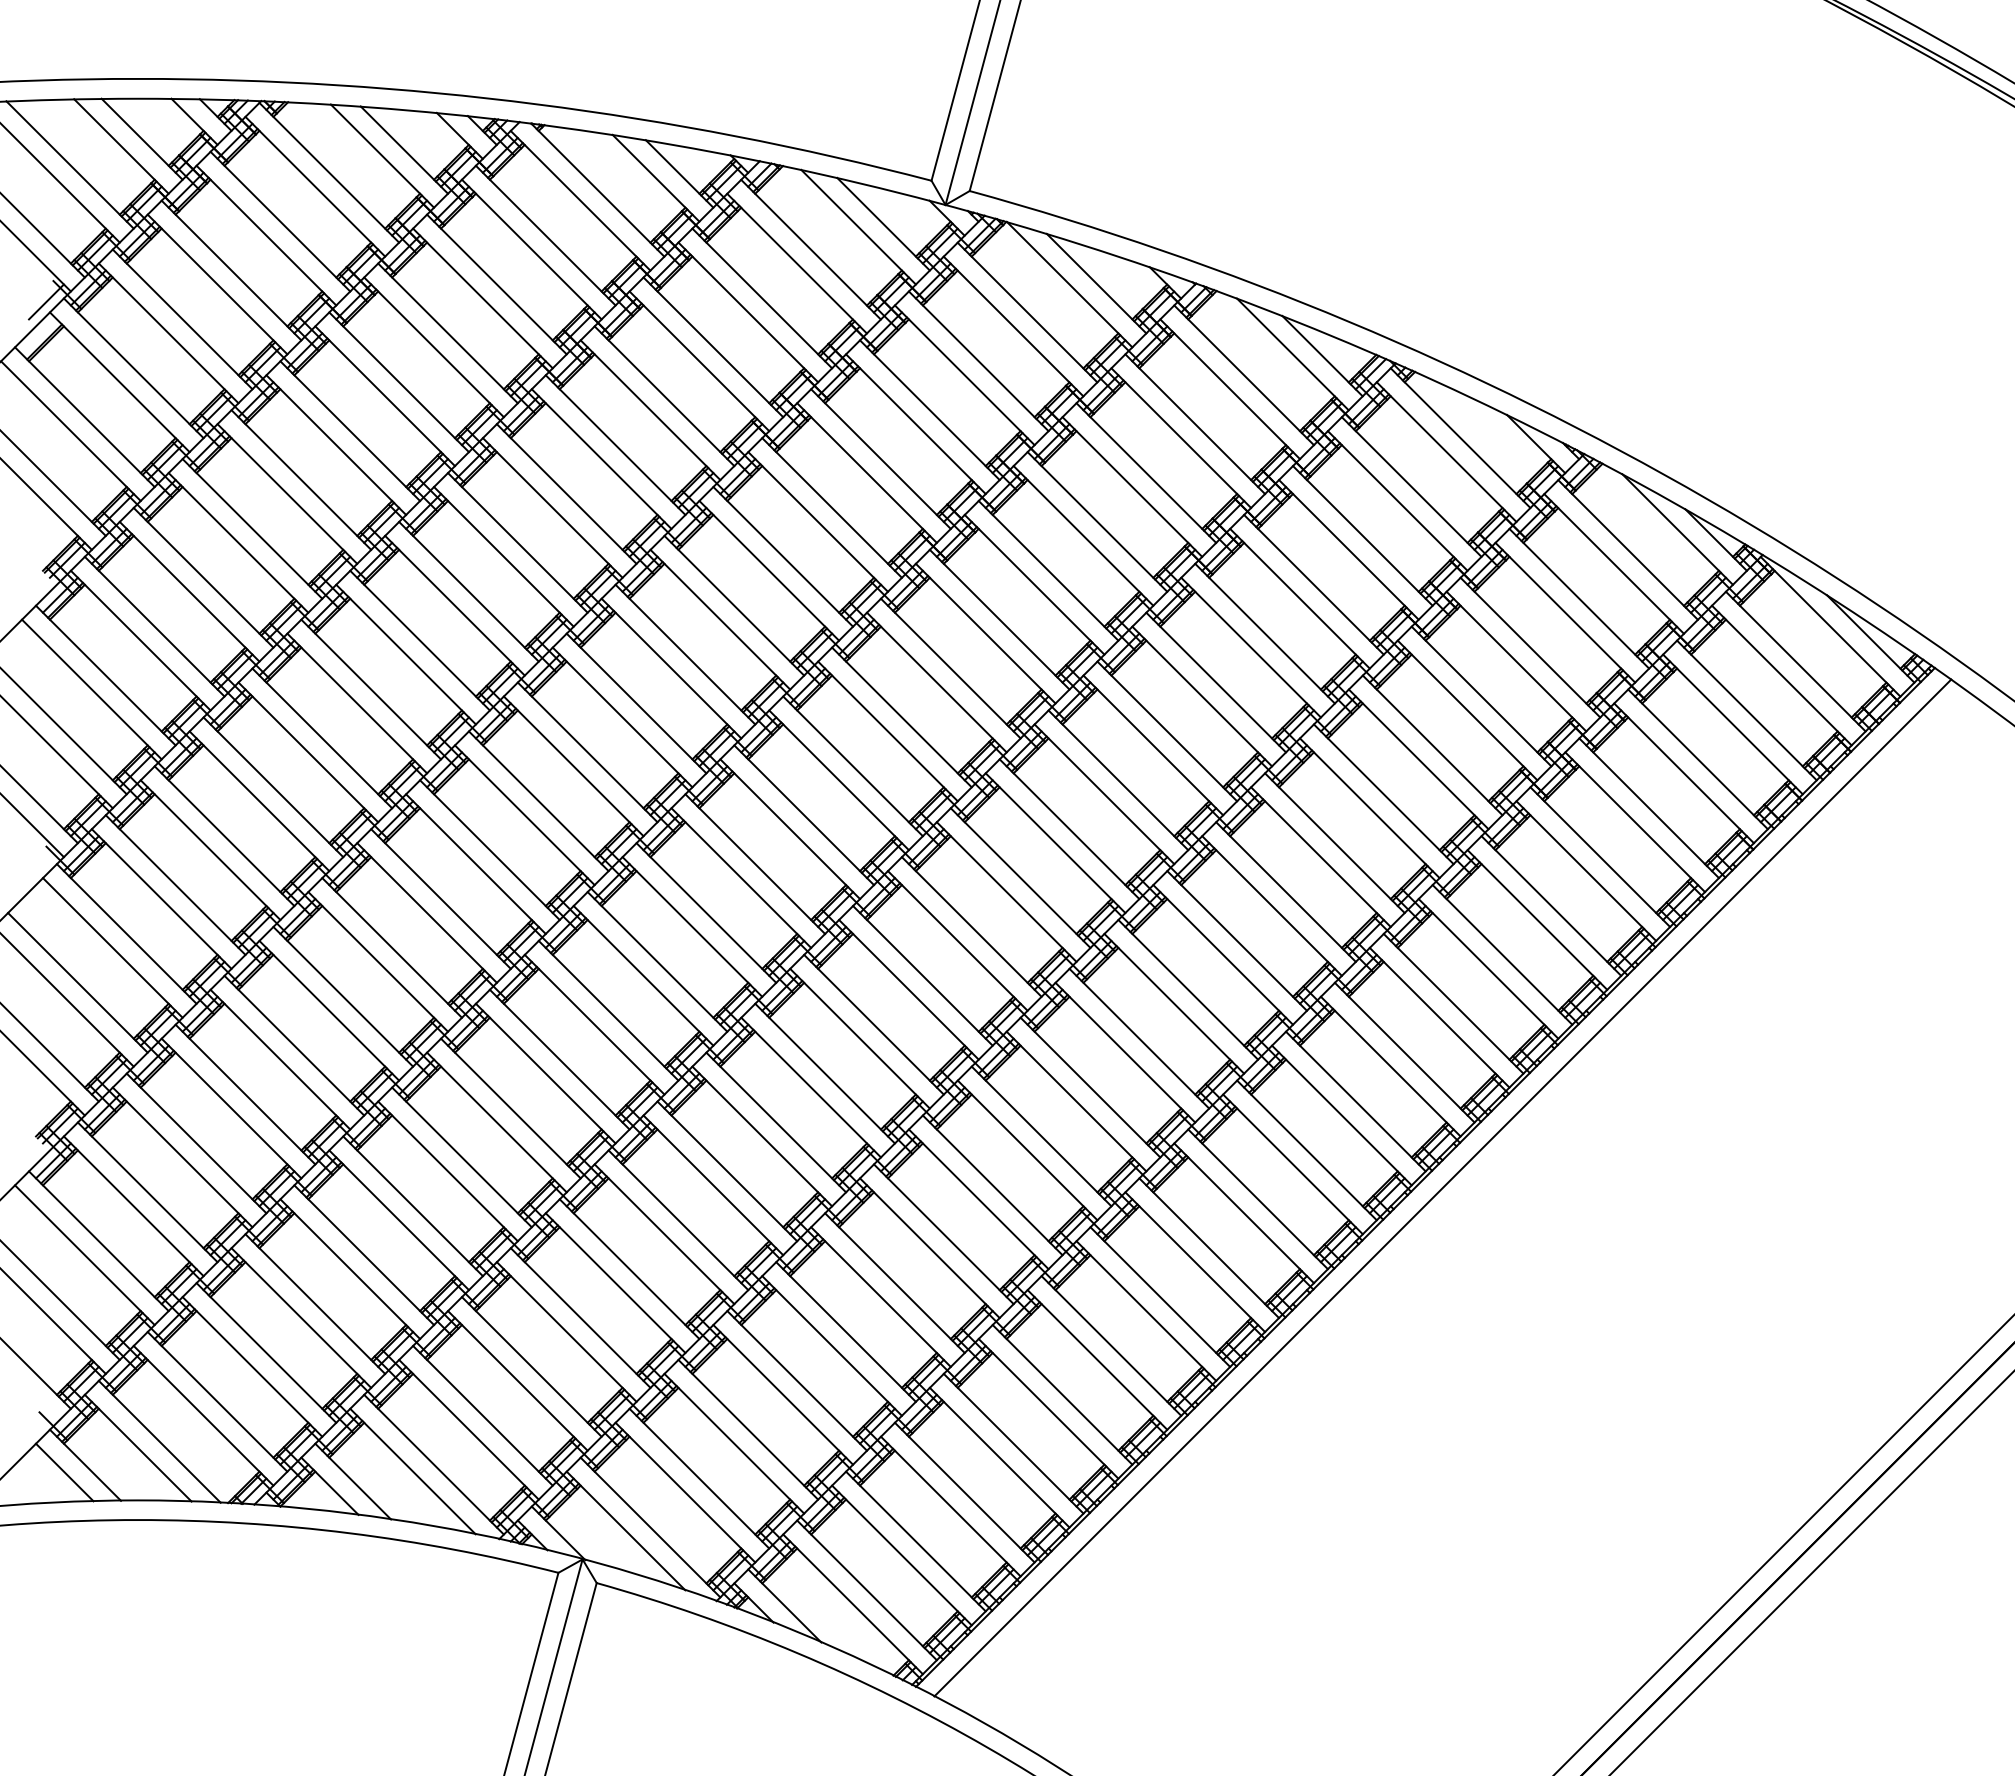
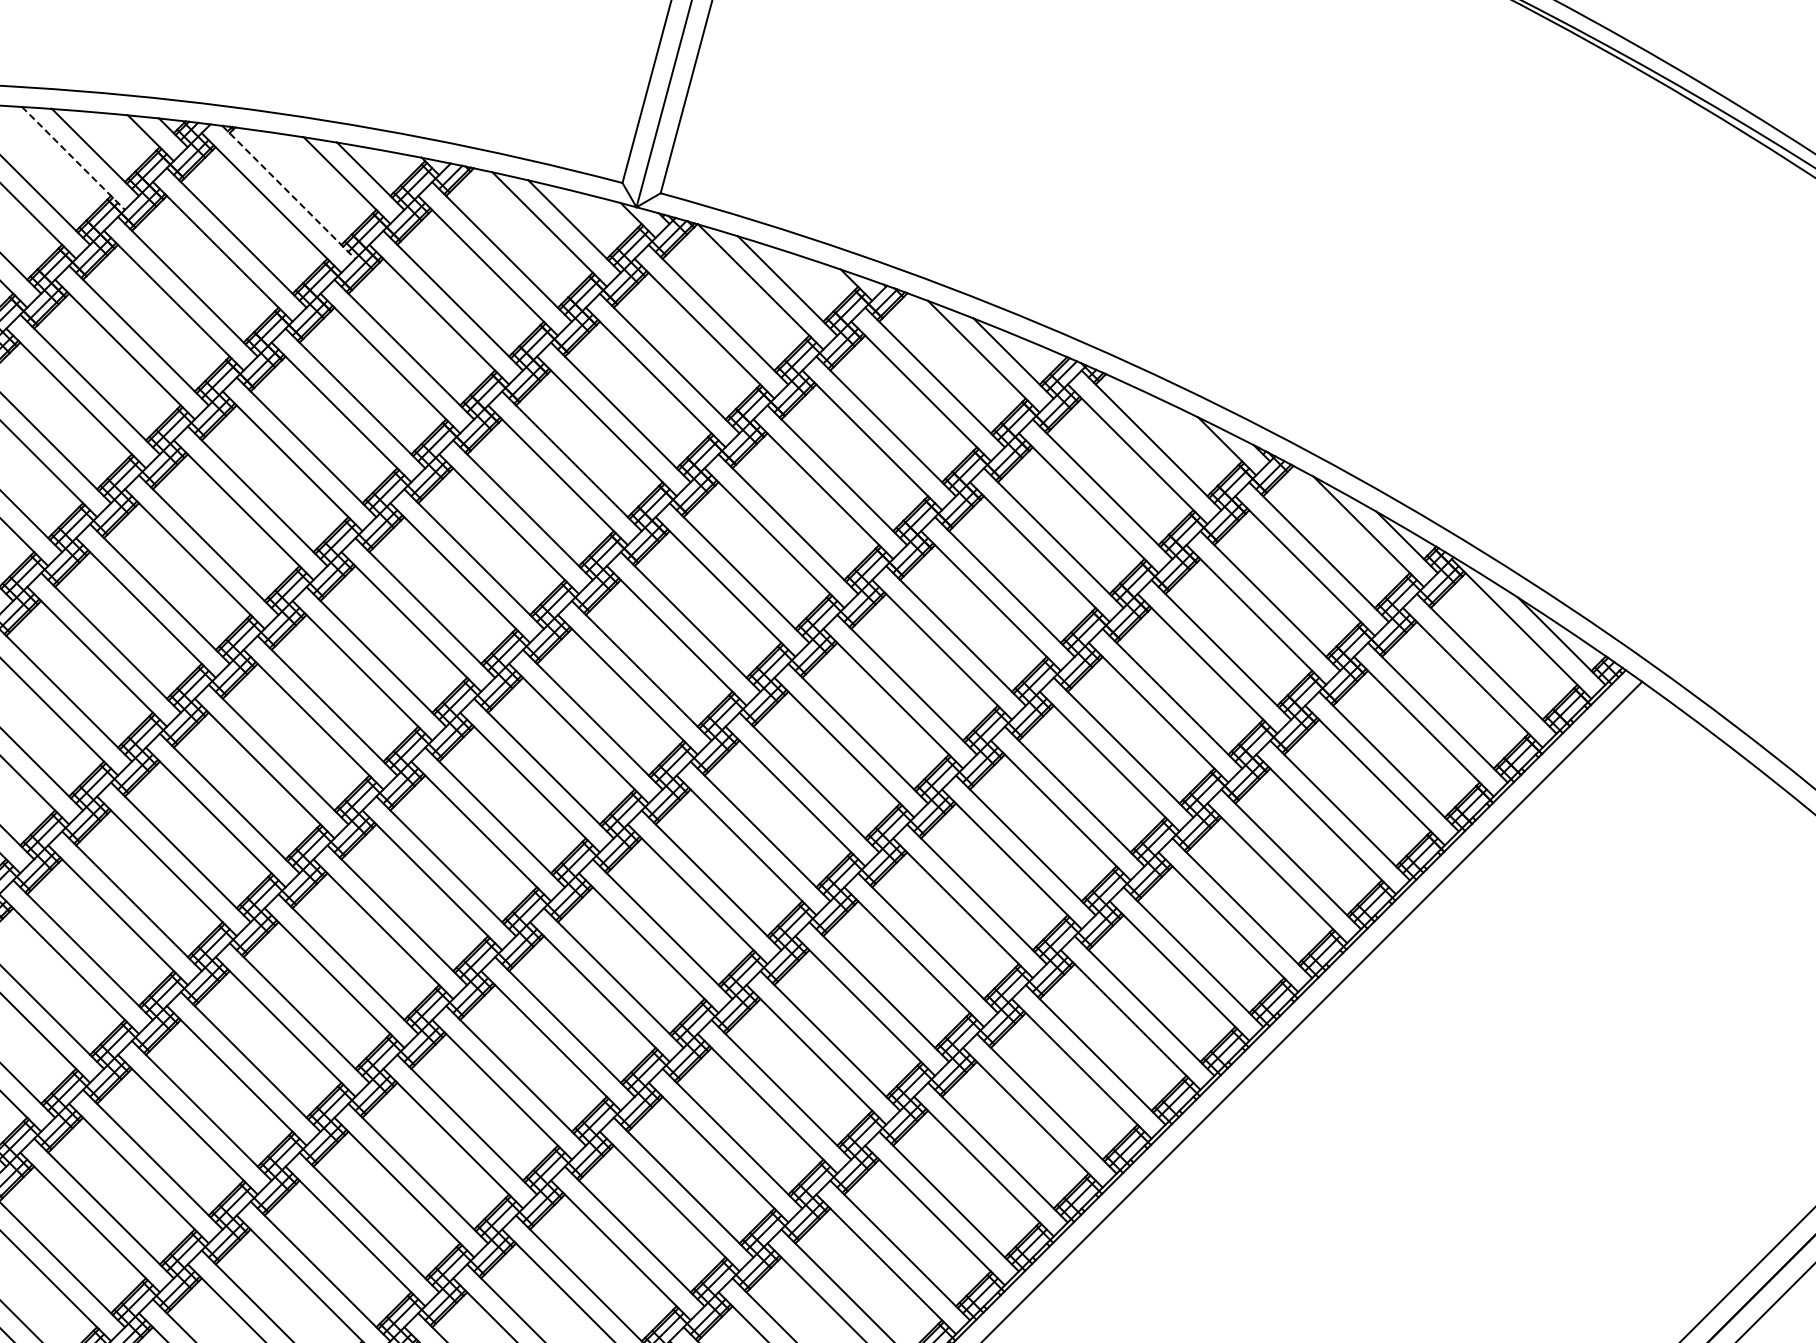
line: (382, 156) -> (73, 158), solid -> dashed
line: (598, 190) -> (289, 192), solid -> dashed

